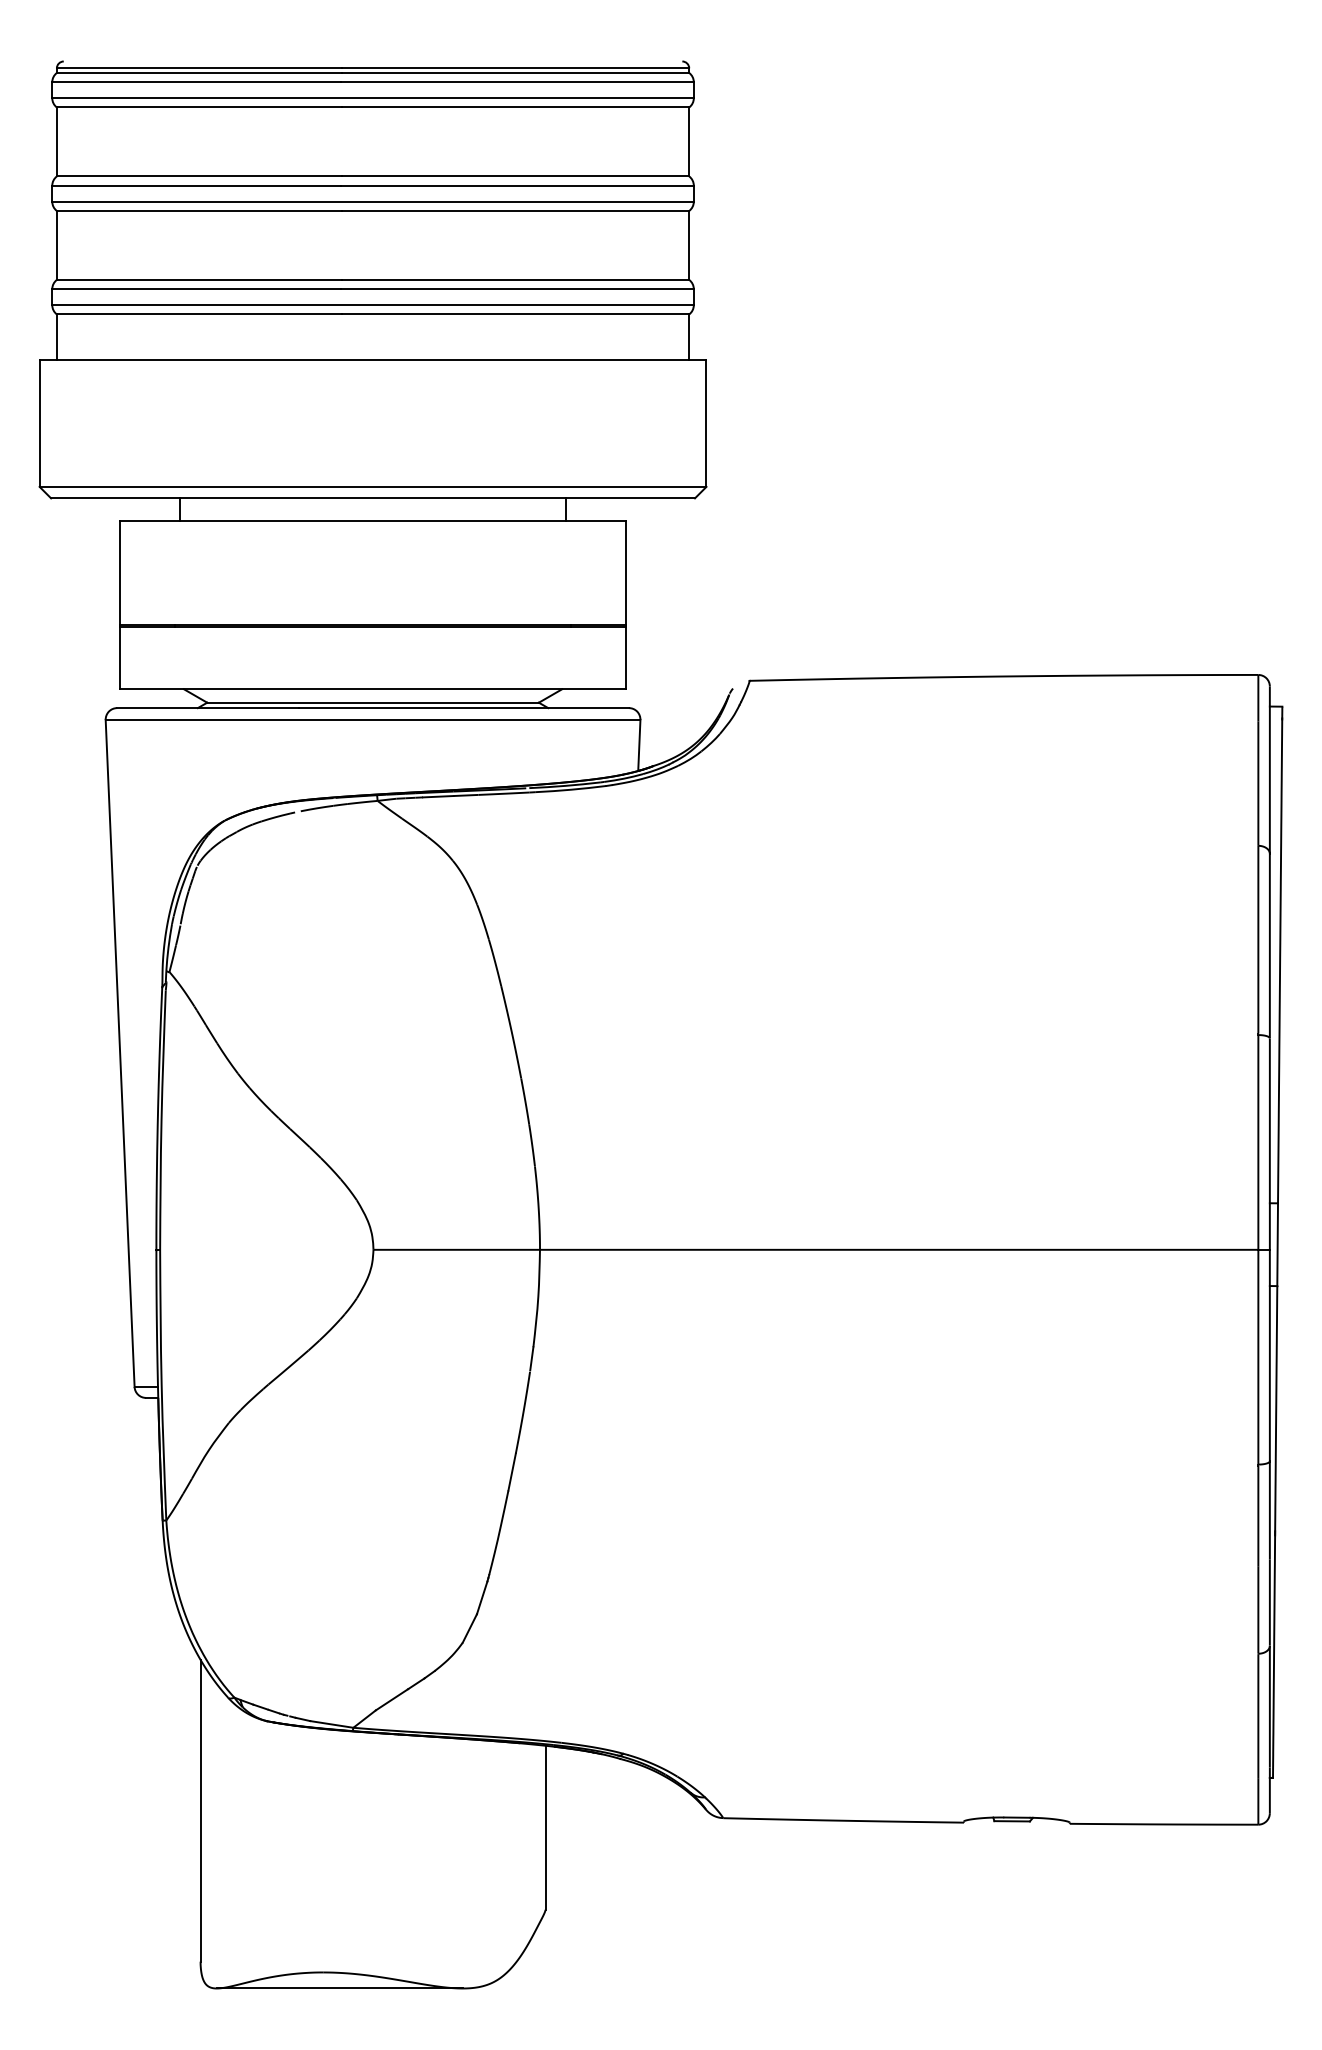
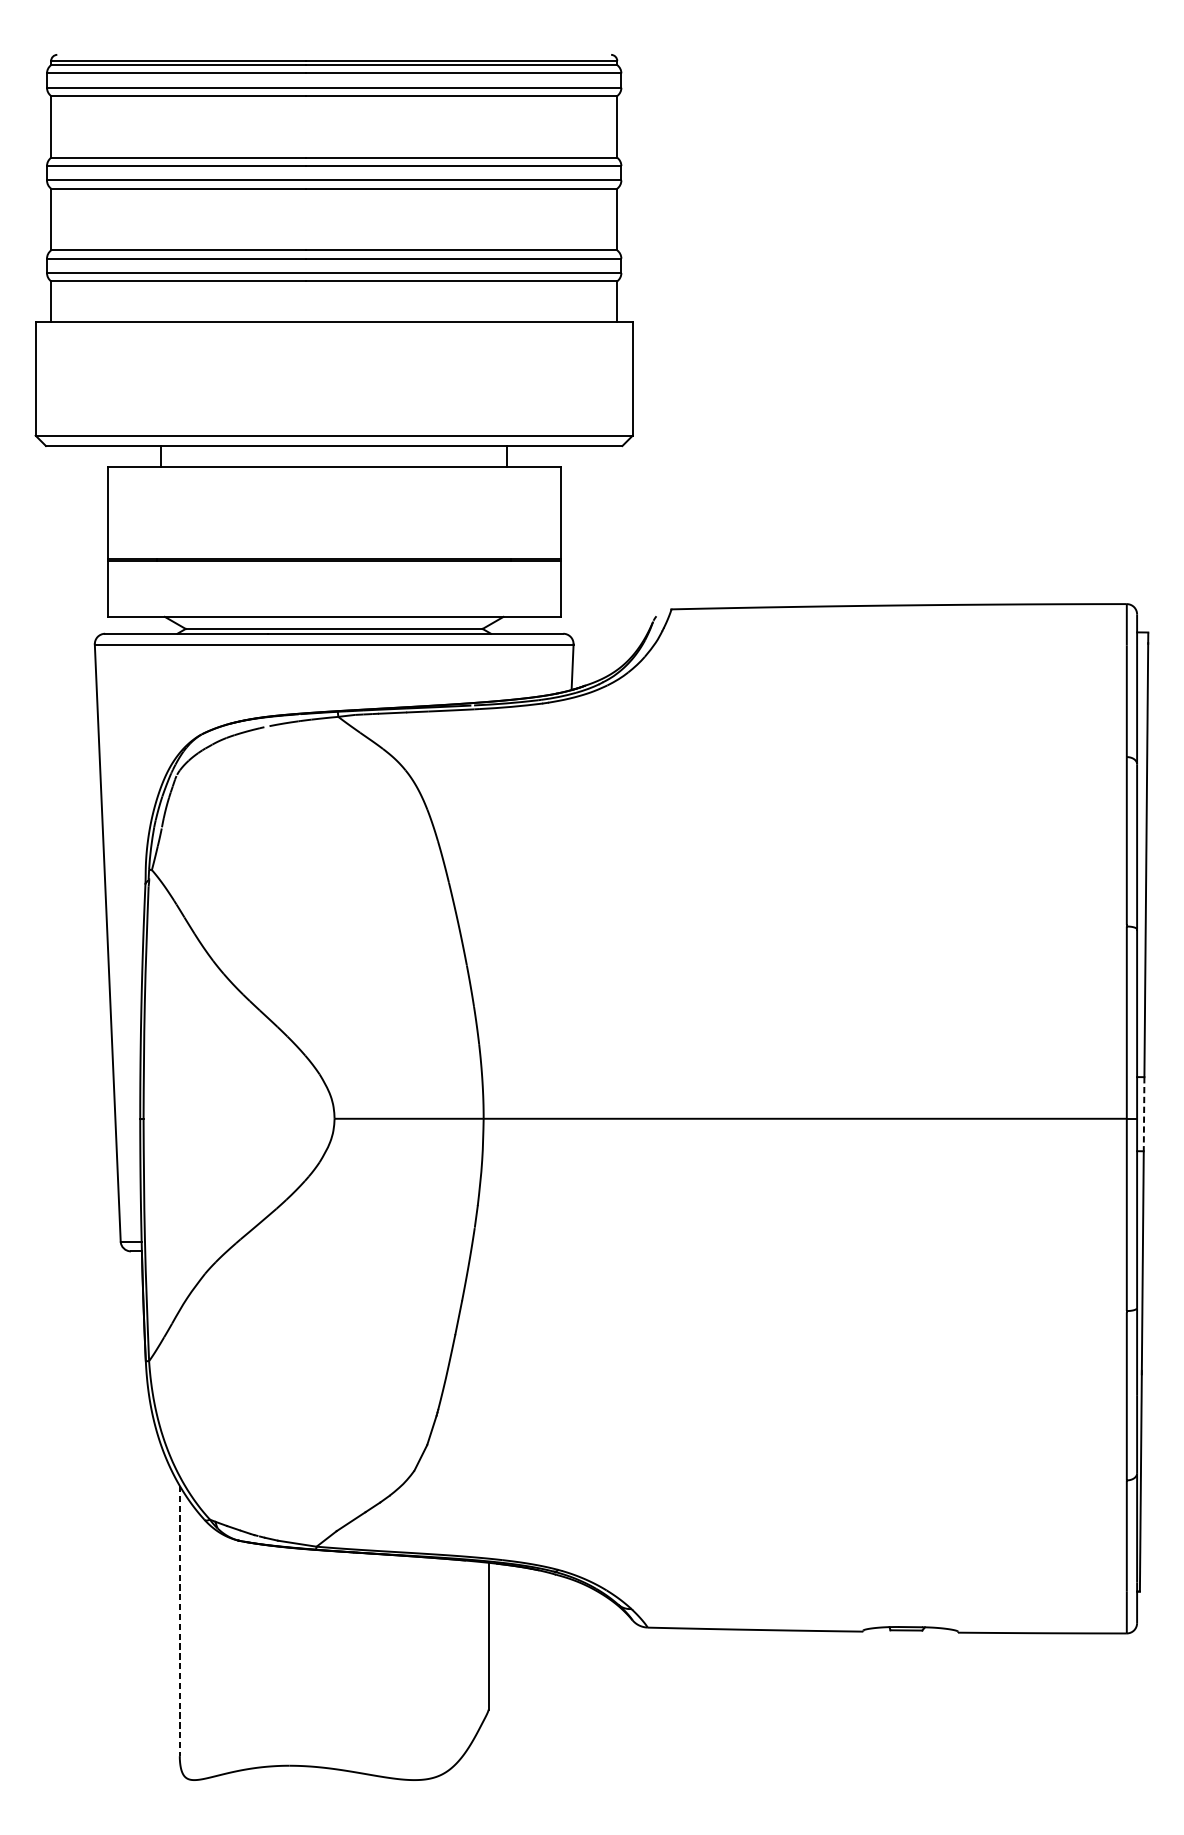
line: (1277, 1245) -> (1143, 1114), solid -> dashed
line: (200, 1810) -> (179, 1620), solid -> dashed
line: (339, 1988) -> (304, 1780), removed

